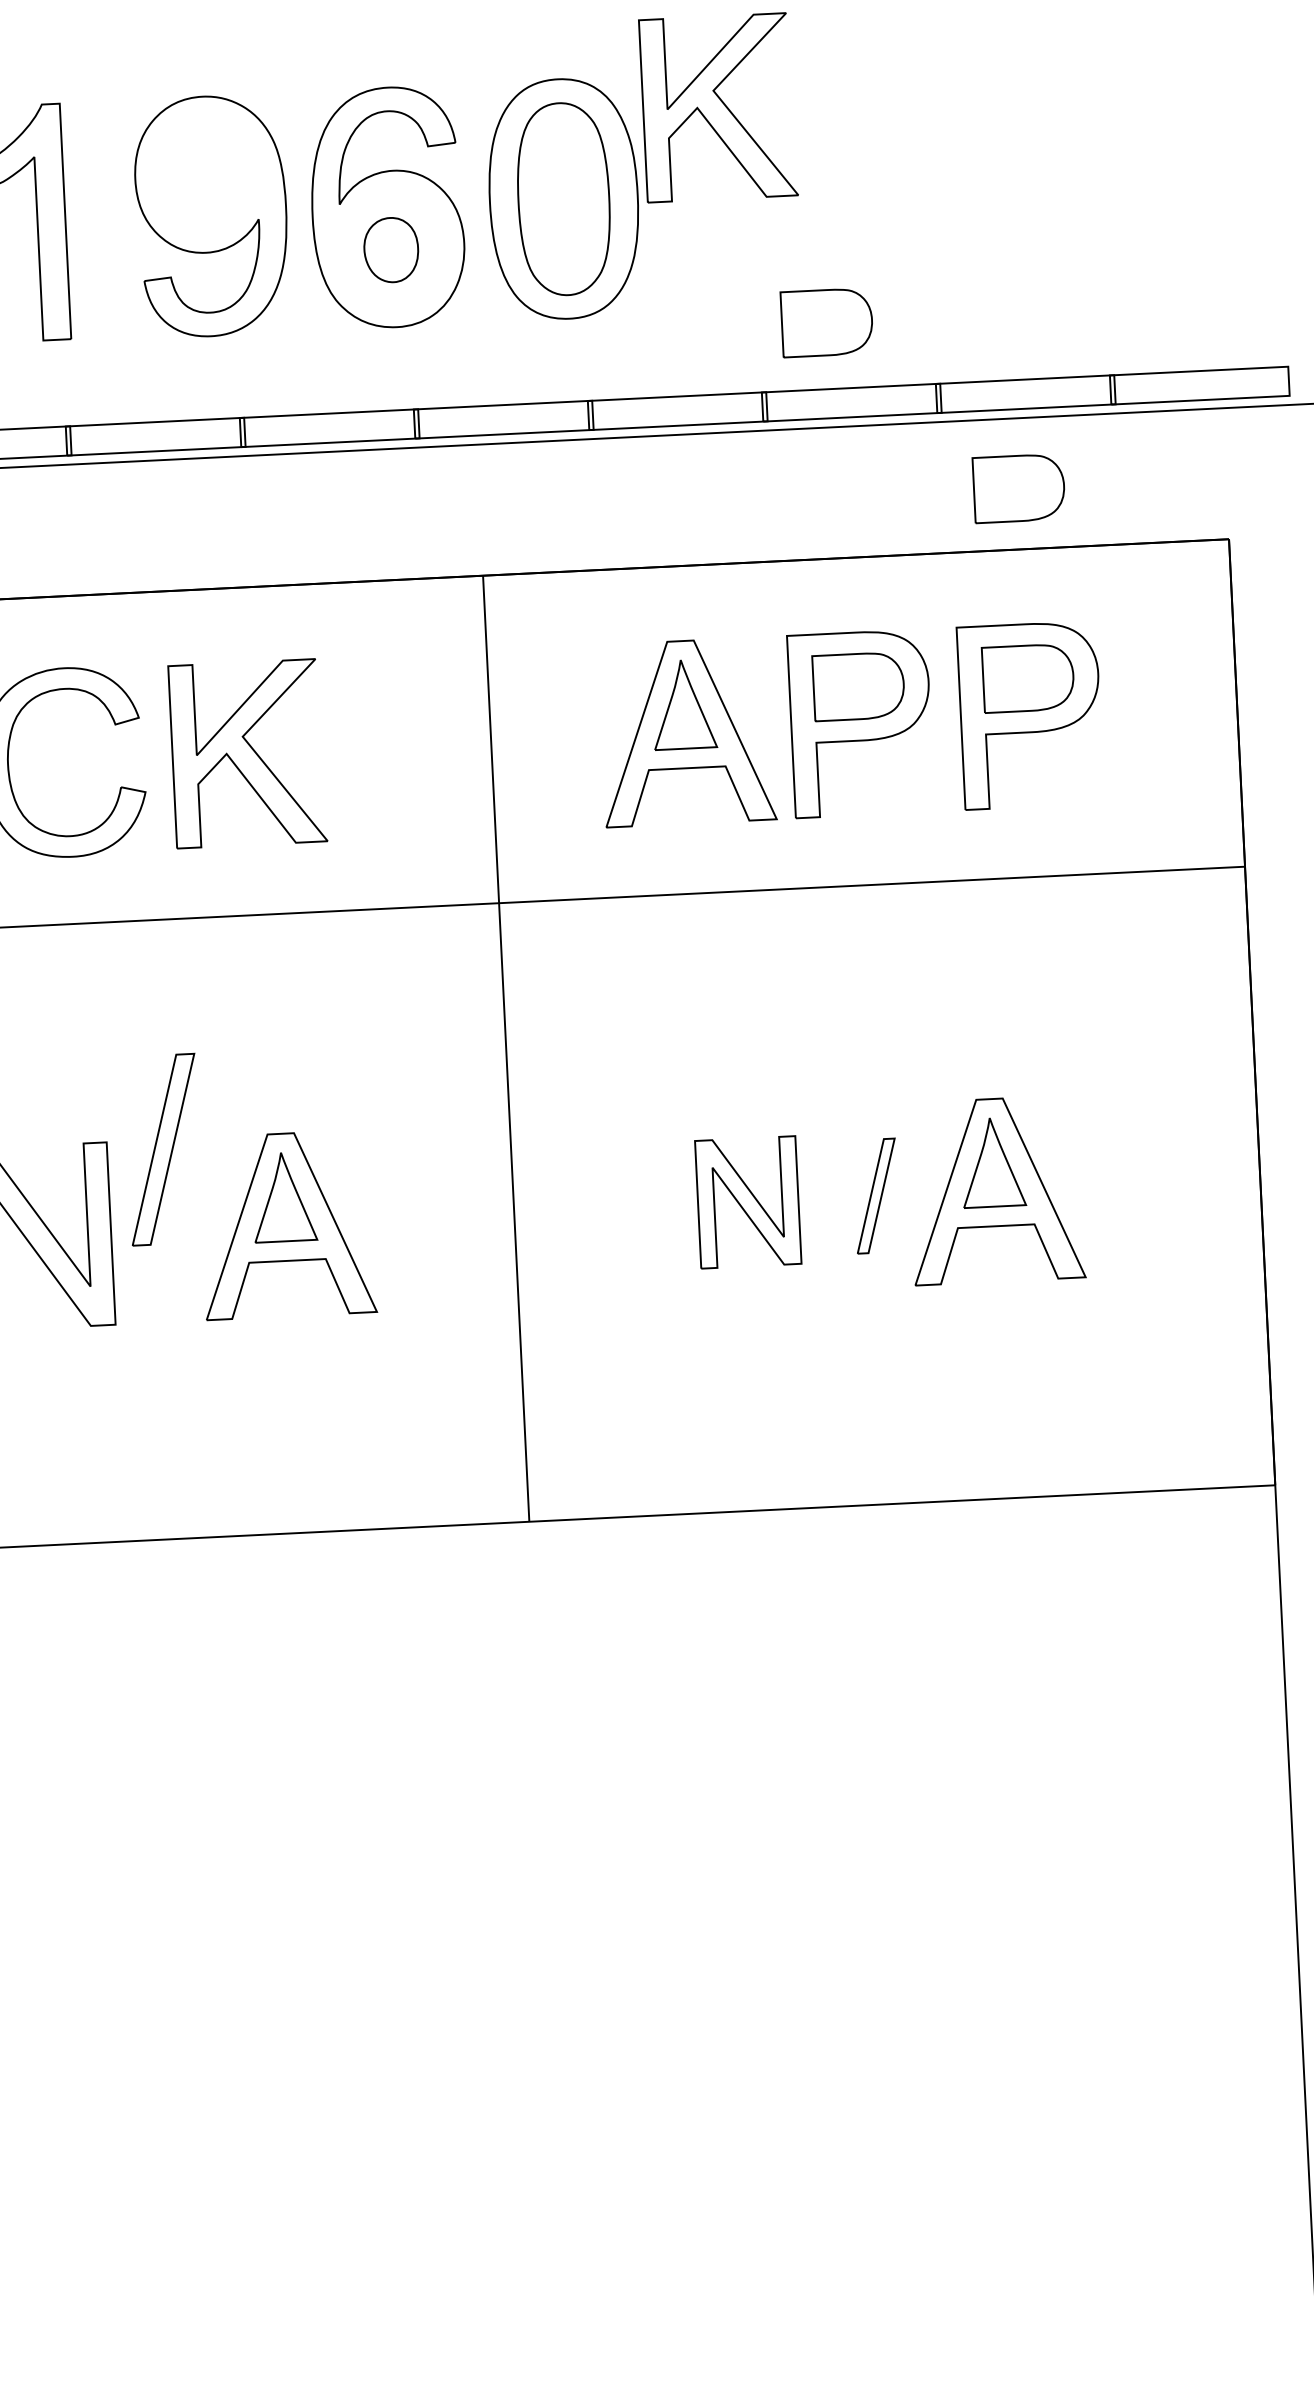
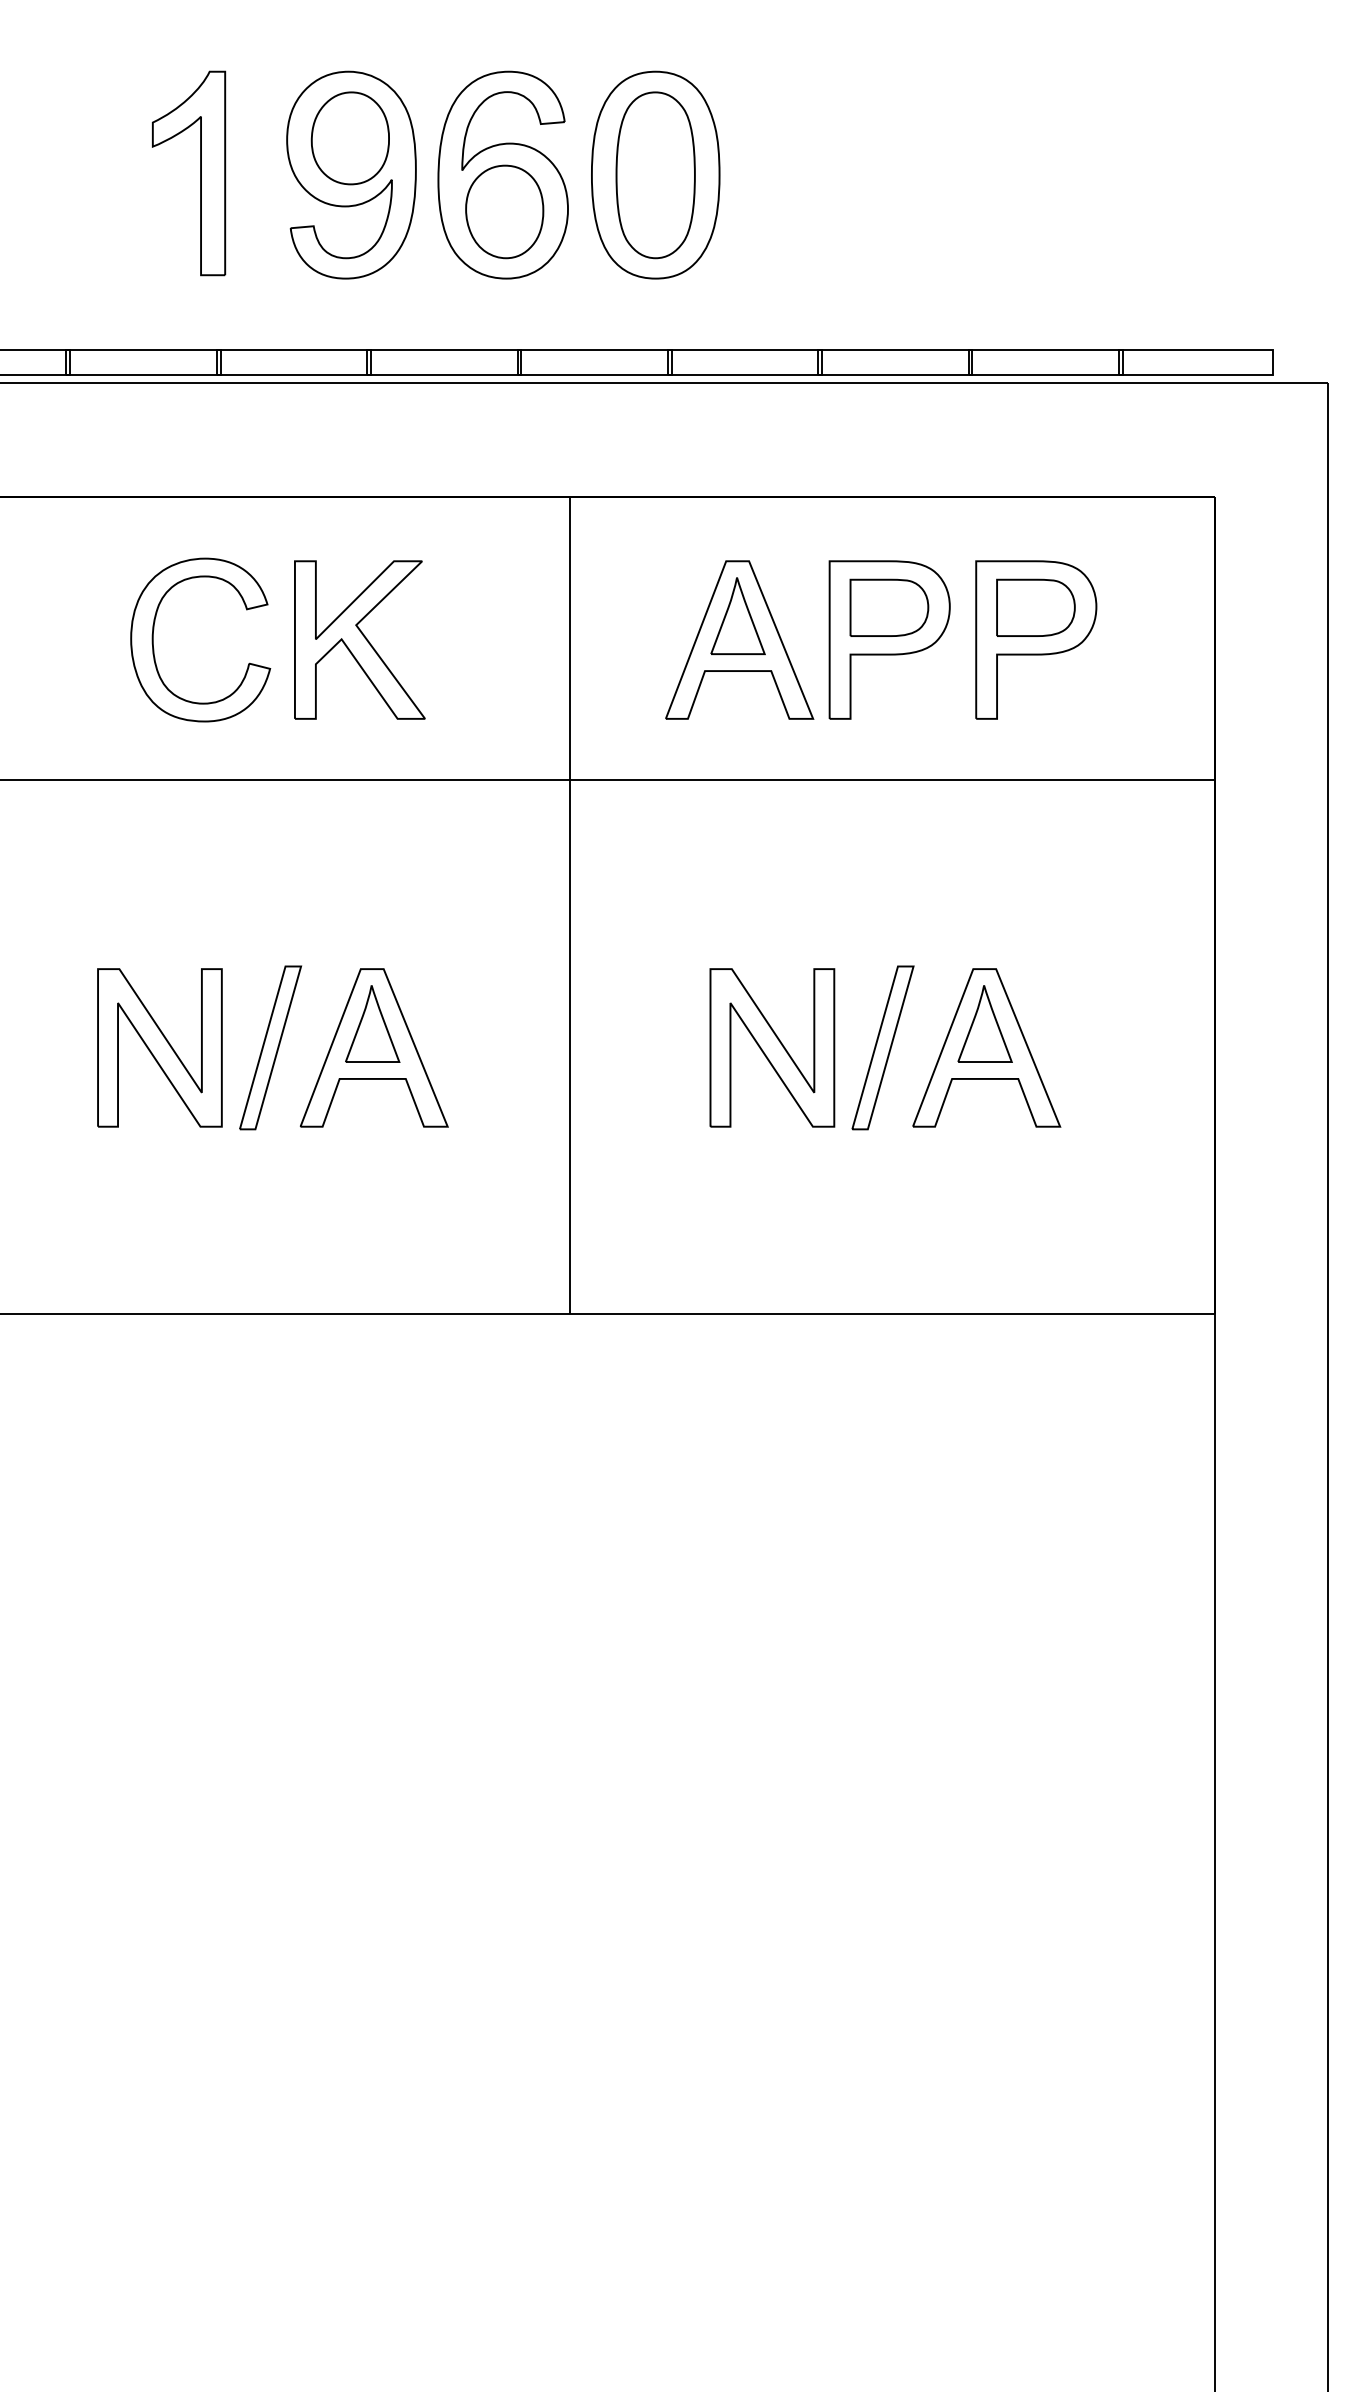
part: (718, 107) -> (792, 102), removed
part: (207, 173) -> (349, 138), added
part: (390, 249) -> (504, 211), size x1.67
part: (827, 322) -> (877, 292), removed
part: (1018, 488) -> (1035, 443), removed
part: (163, 1149) -> (270, 1047), moved
part: (875, 1195) -> (882, 1047), size x1.67
part: (748, 1201) -> (772, 1047), size x1.43

